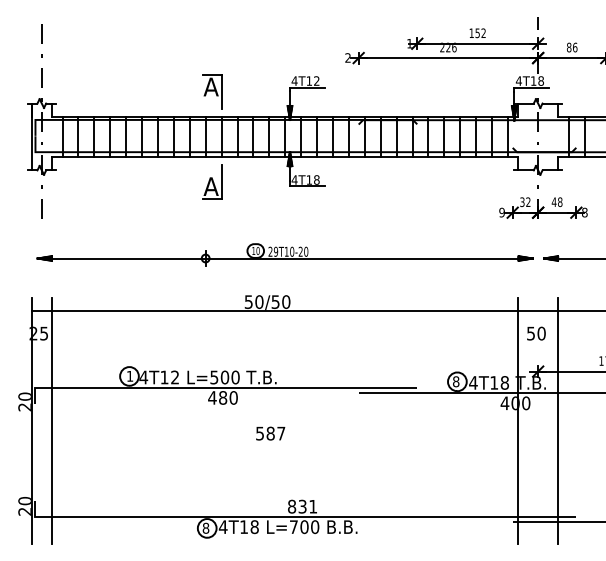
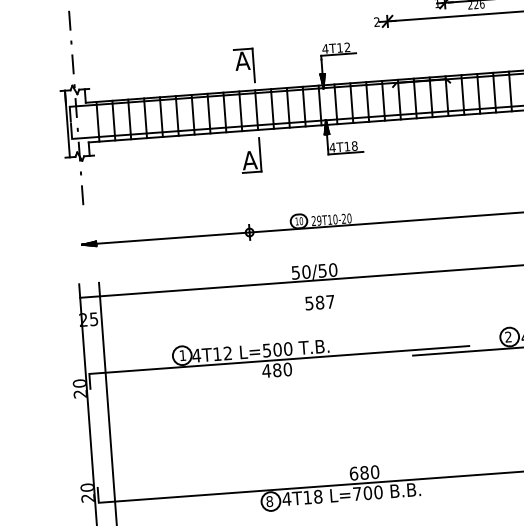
text: (456, 381) -> (508, 336), 8 -> 2
text: (270, 433) -> (319, 302), moved
text: (302, 506) -> (364, 472), 831 -> 680

